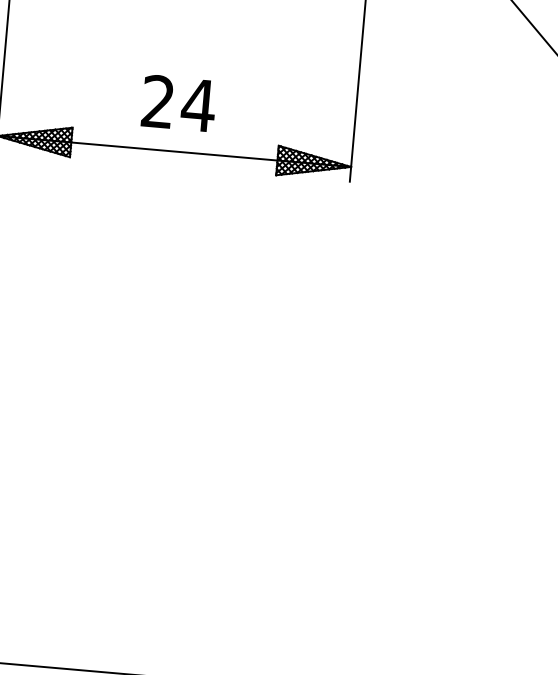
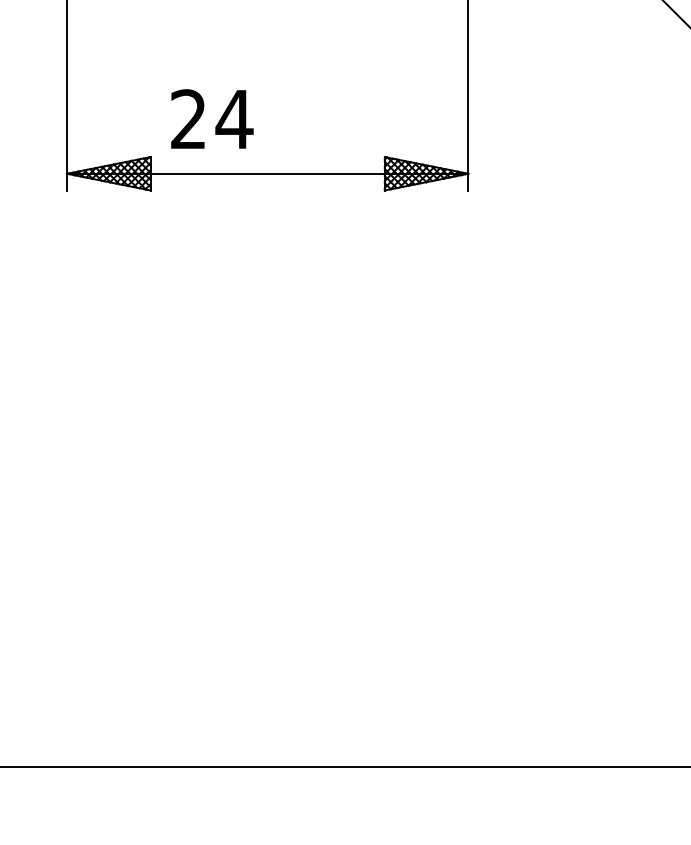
text: (179, 102) -> (212, 118), moved

